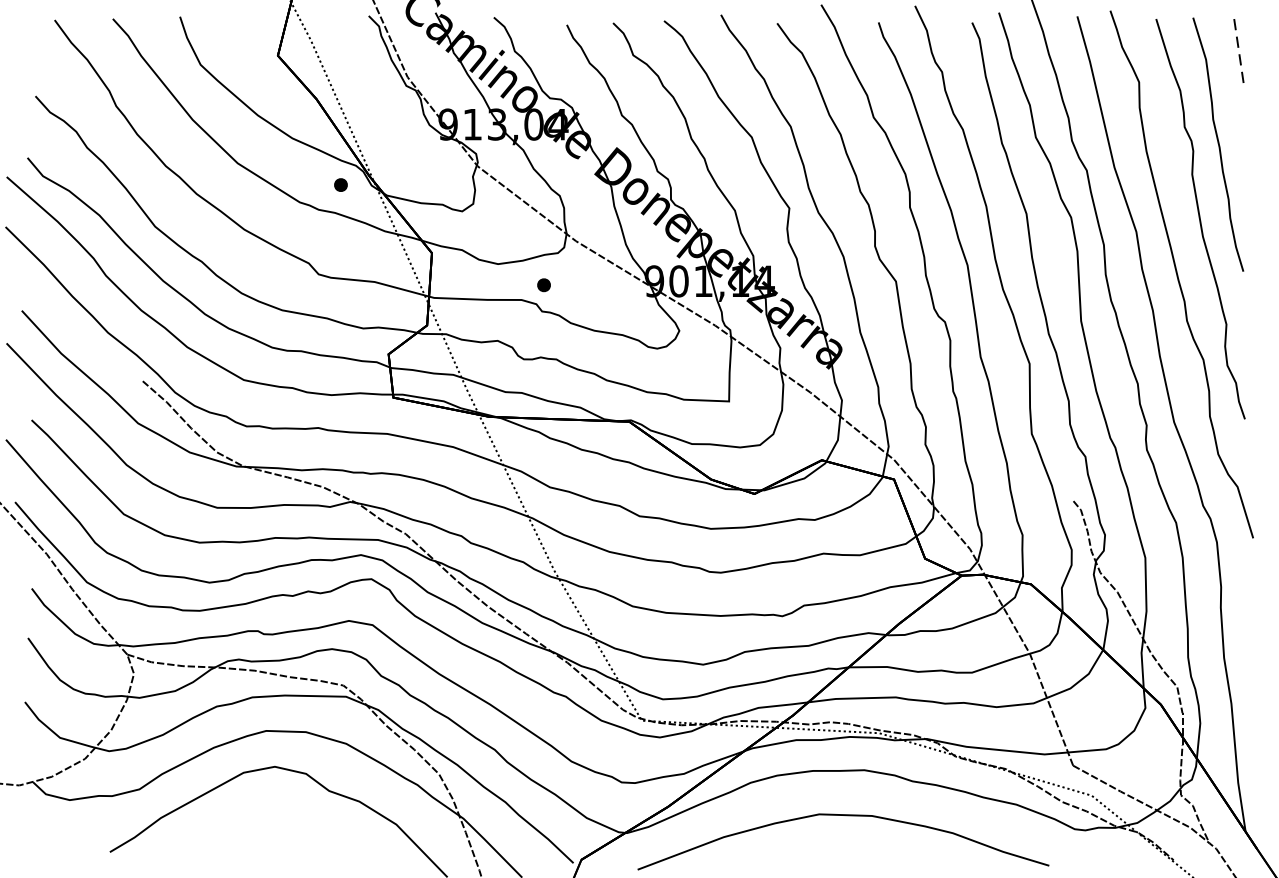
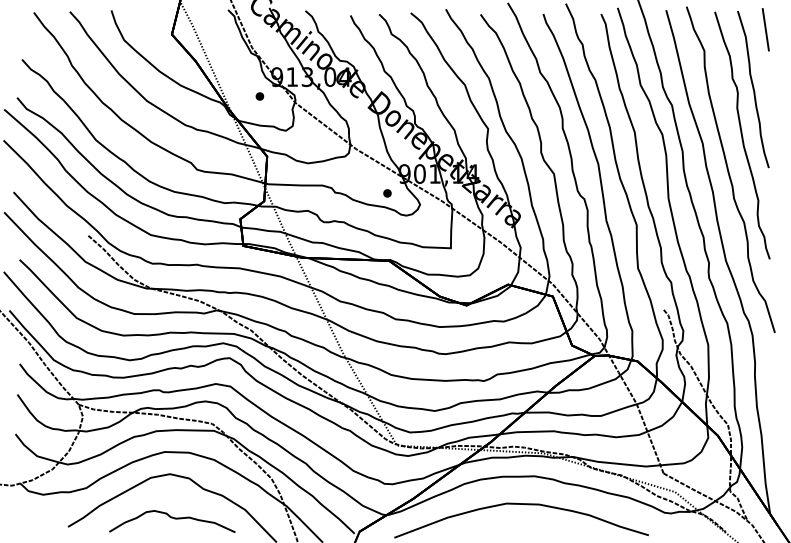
line: (1237, 47) -> (765, 29), dashed -> solid
part: (340, 185) -> (259, 96), moved
part: (544, 285) -> (387, 193), moved
curve: (282, 840) -> (174, 519), added

